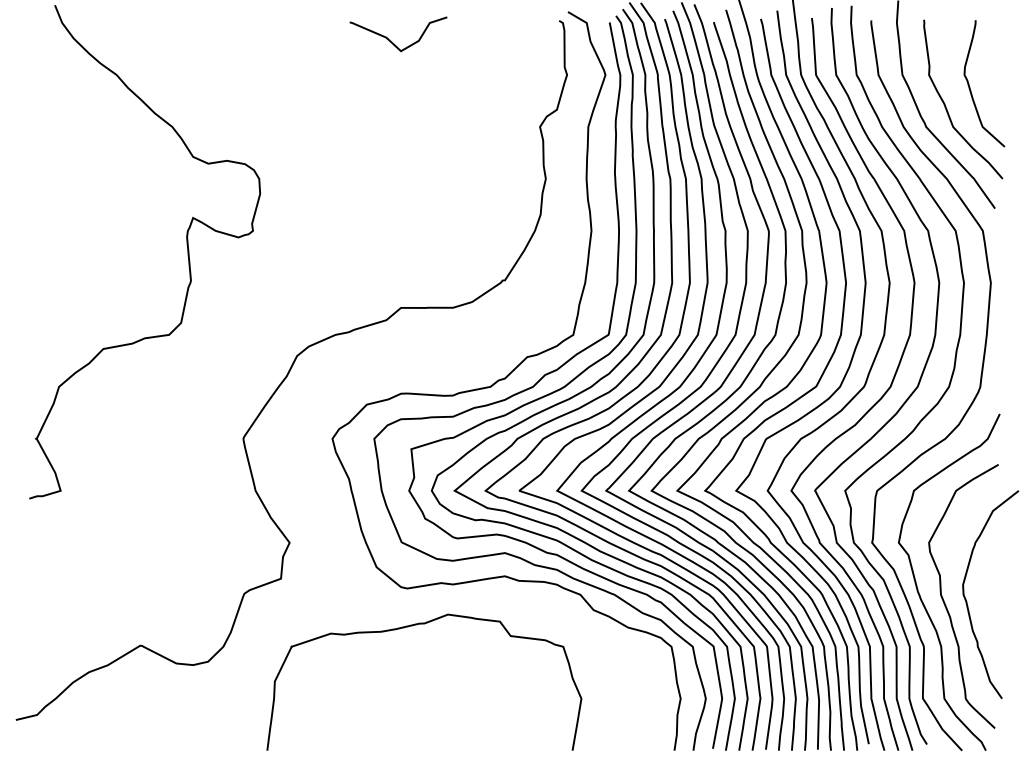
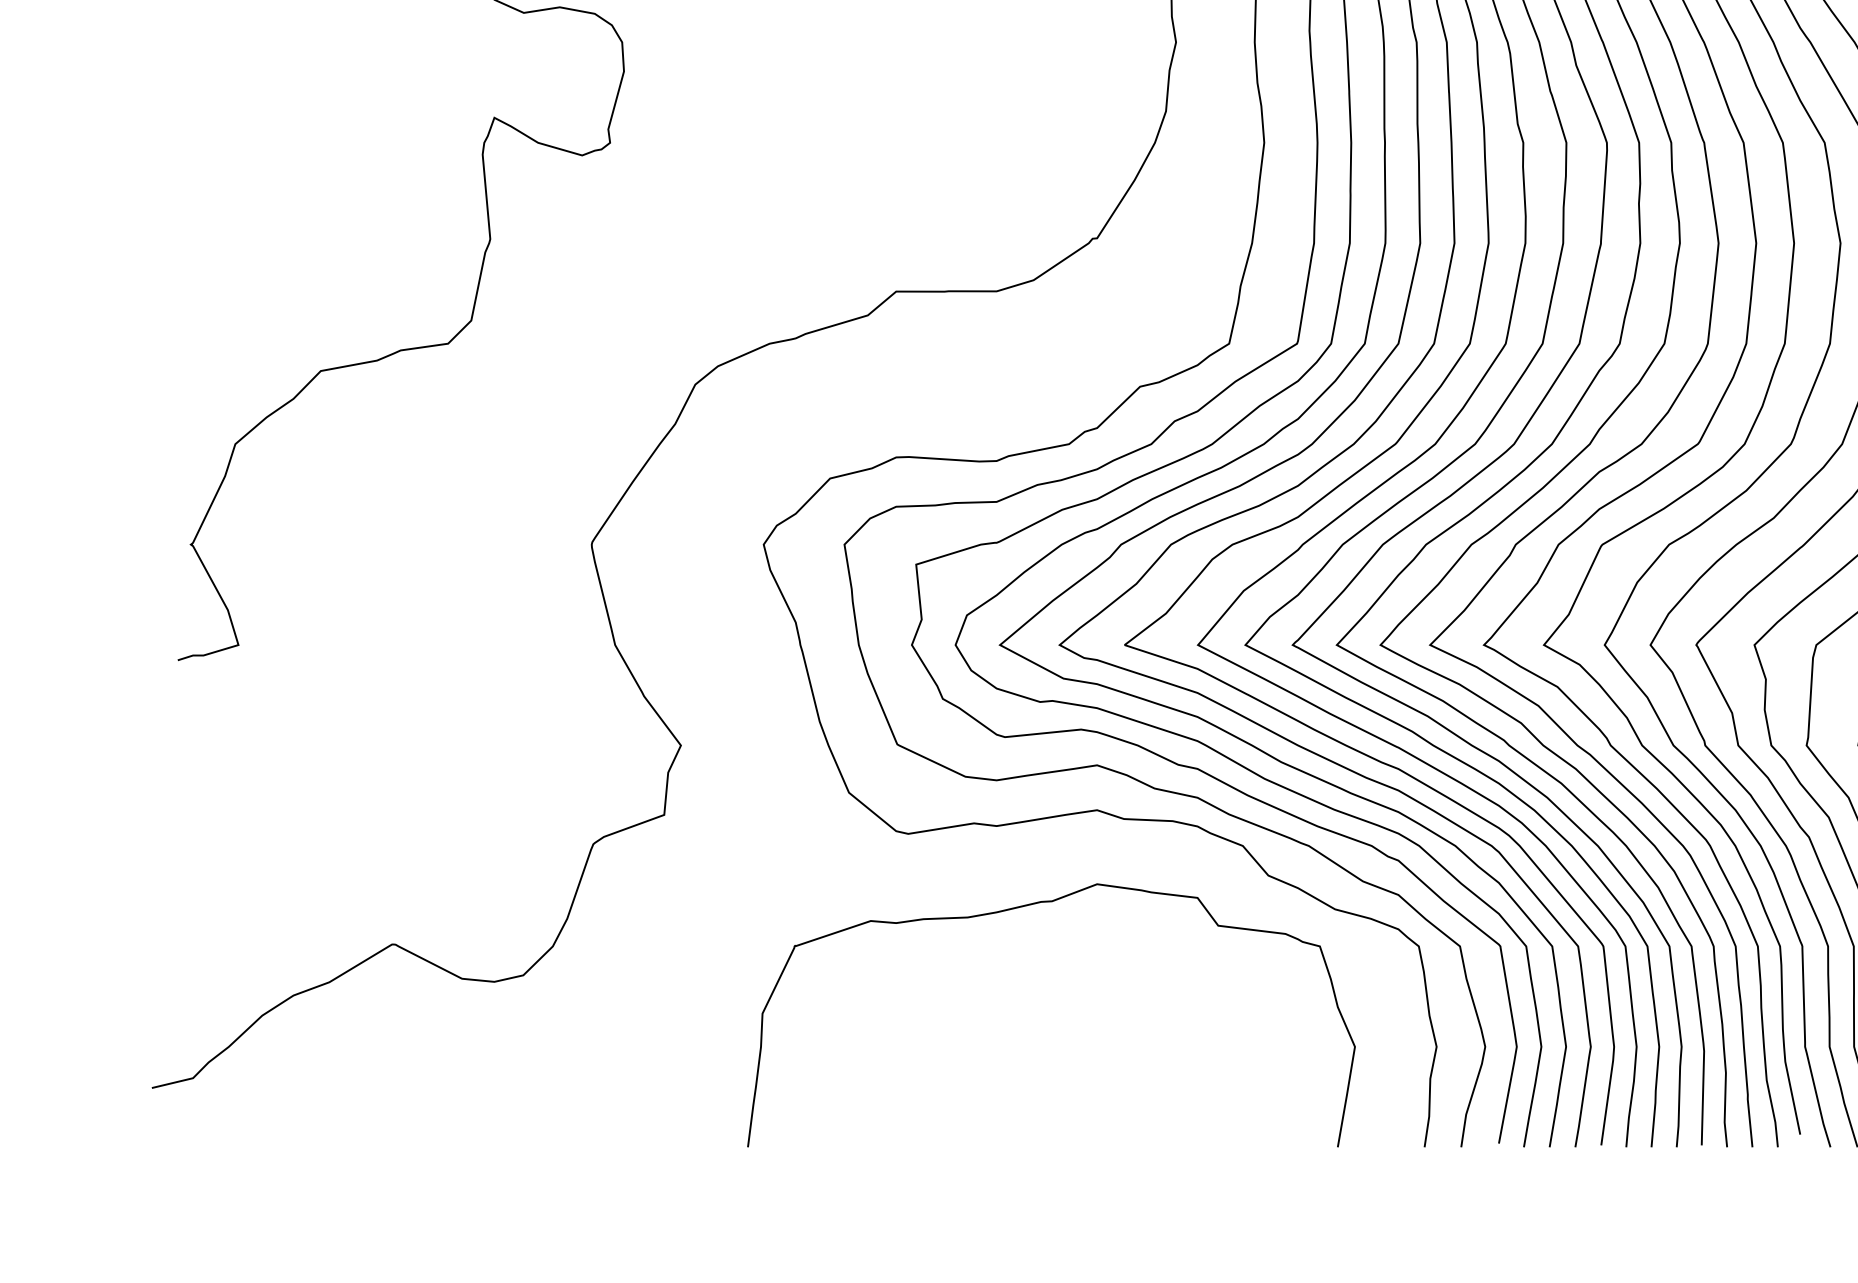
curve: (412, 626) -> (1028, 907), moved

